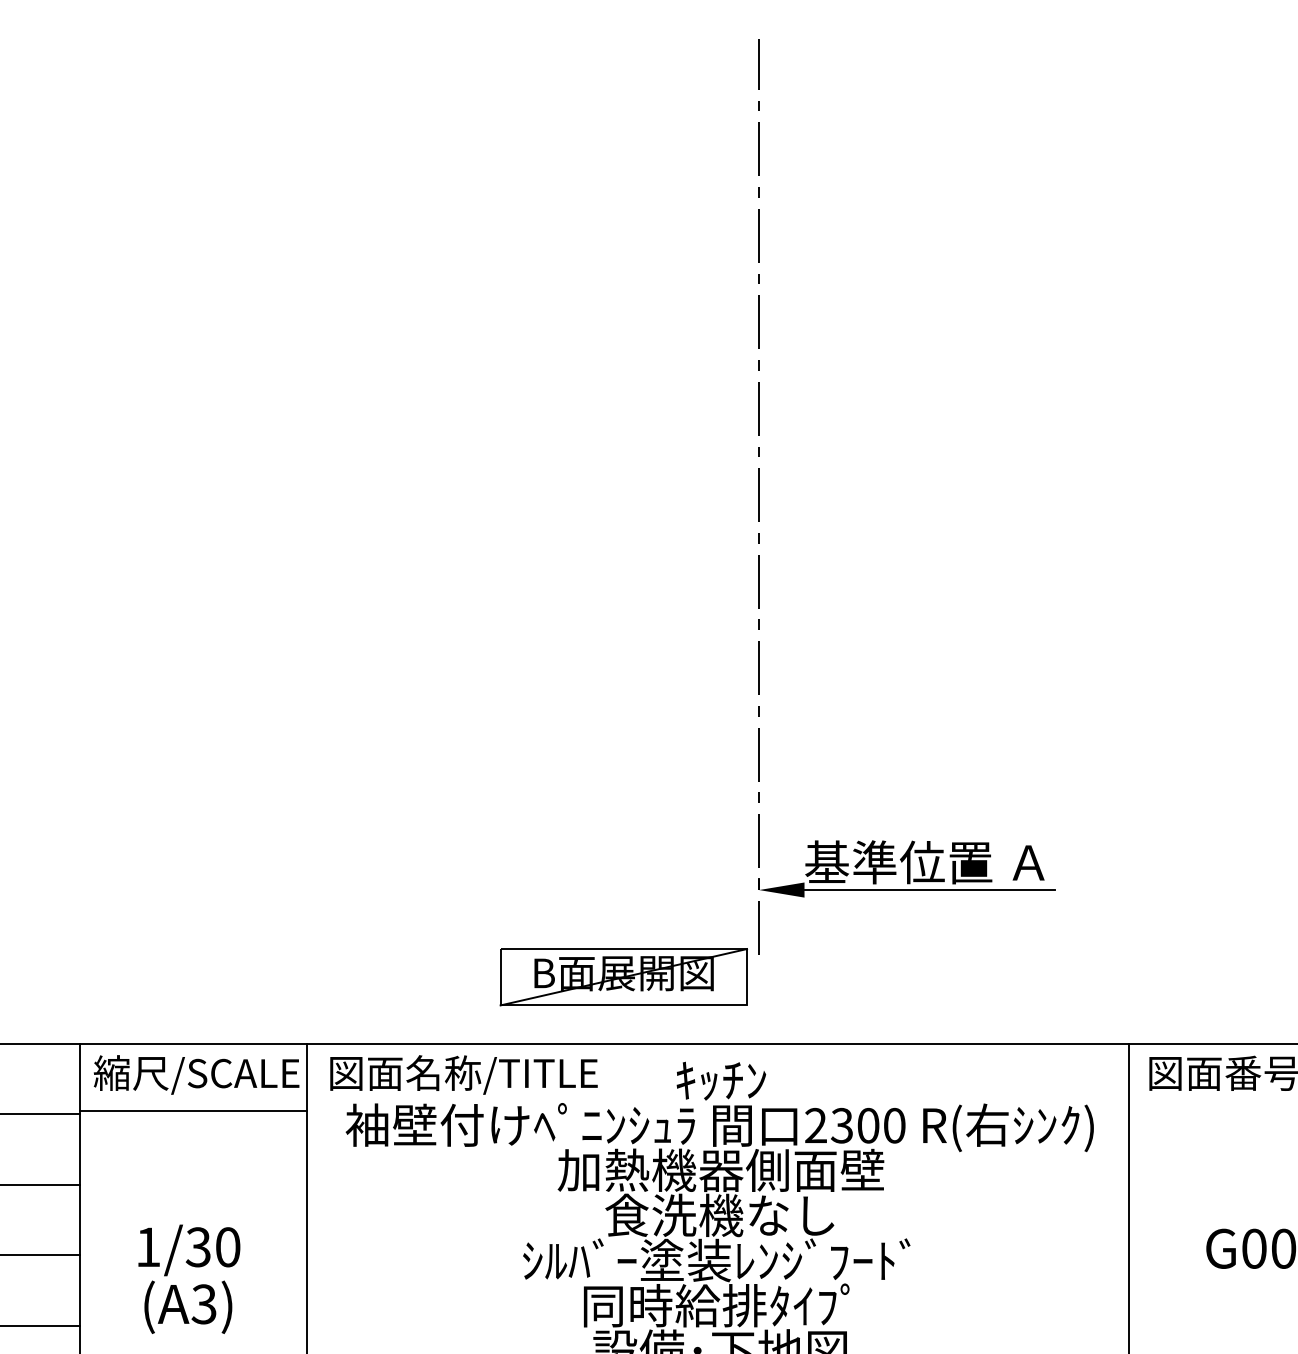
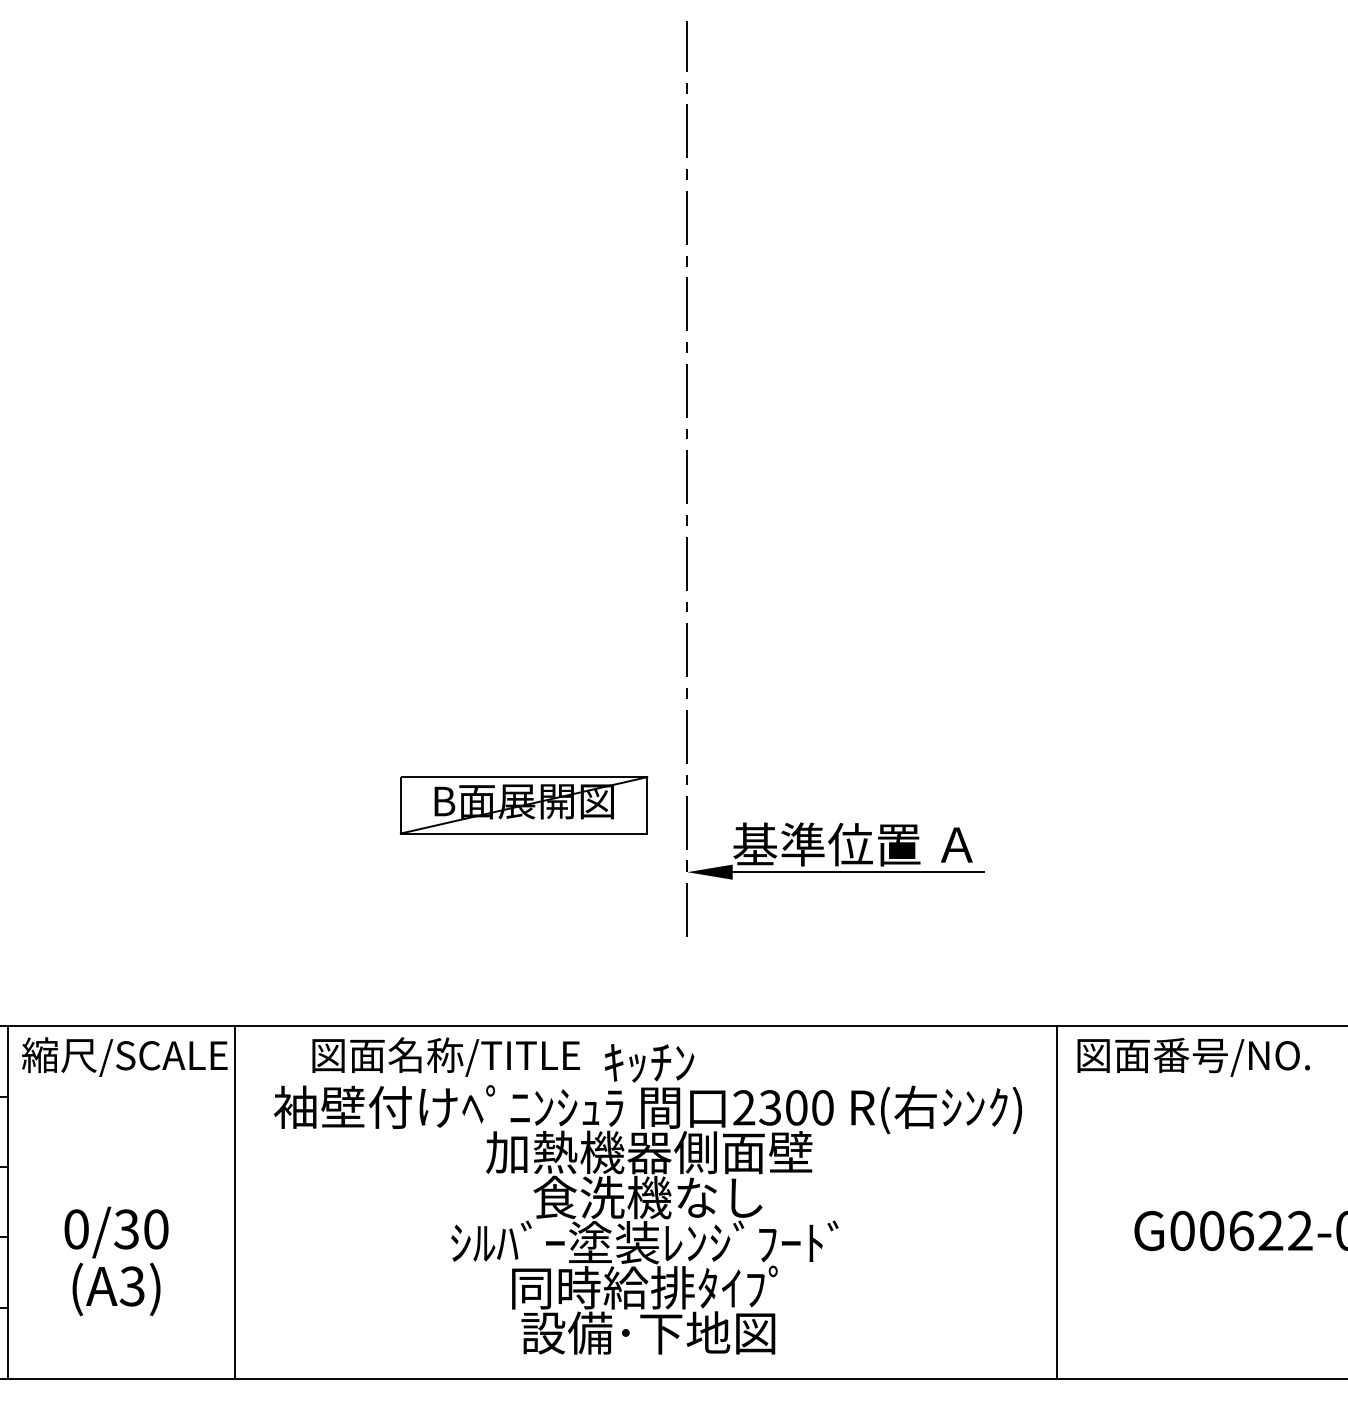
part: (623, 977) -> (523, 805), moved
text: (463, 1074) -> (445, 1056), moved
line: (193, 1110) -> (121, 1092), removed
text: (148, 1247) -> (76, 1229), 1/30 -> 0/30

